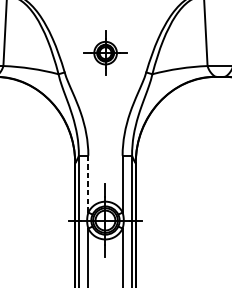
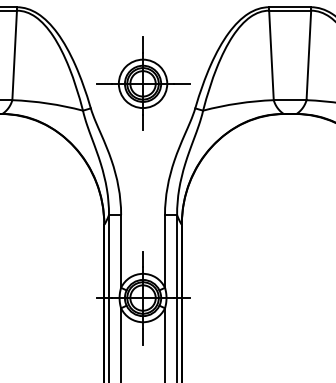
part: (105, 53) -> (143, 83), size x1.67
line: (88, 183) -> (121, 250), dashed -> solid

